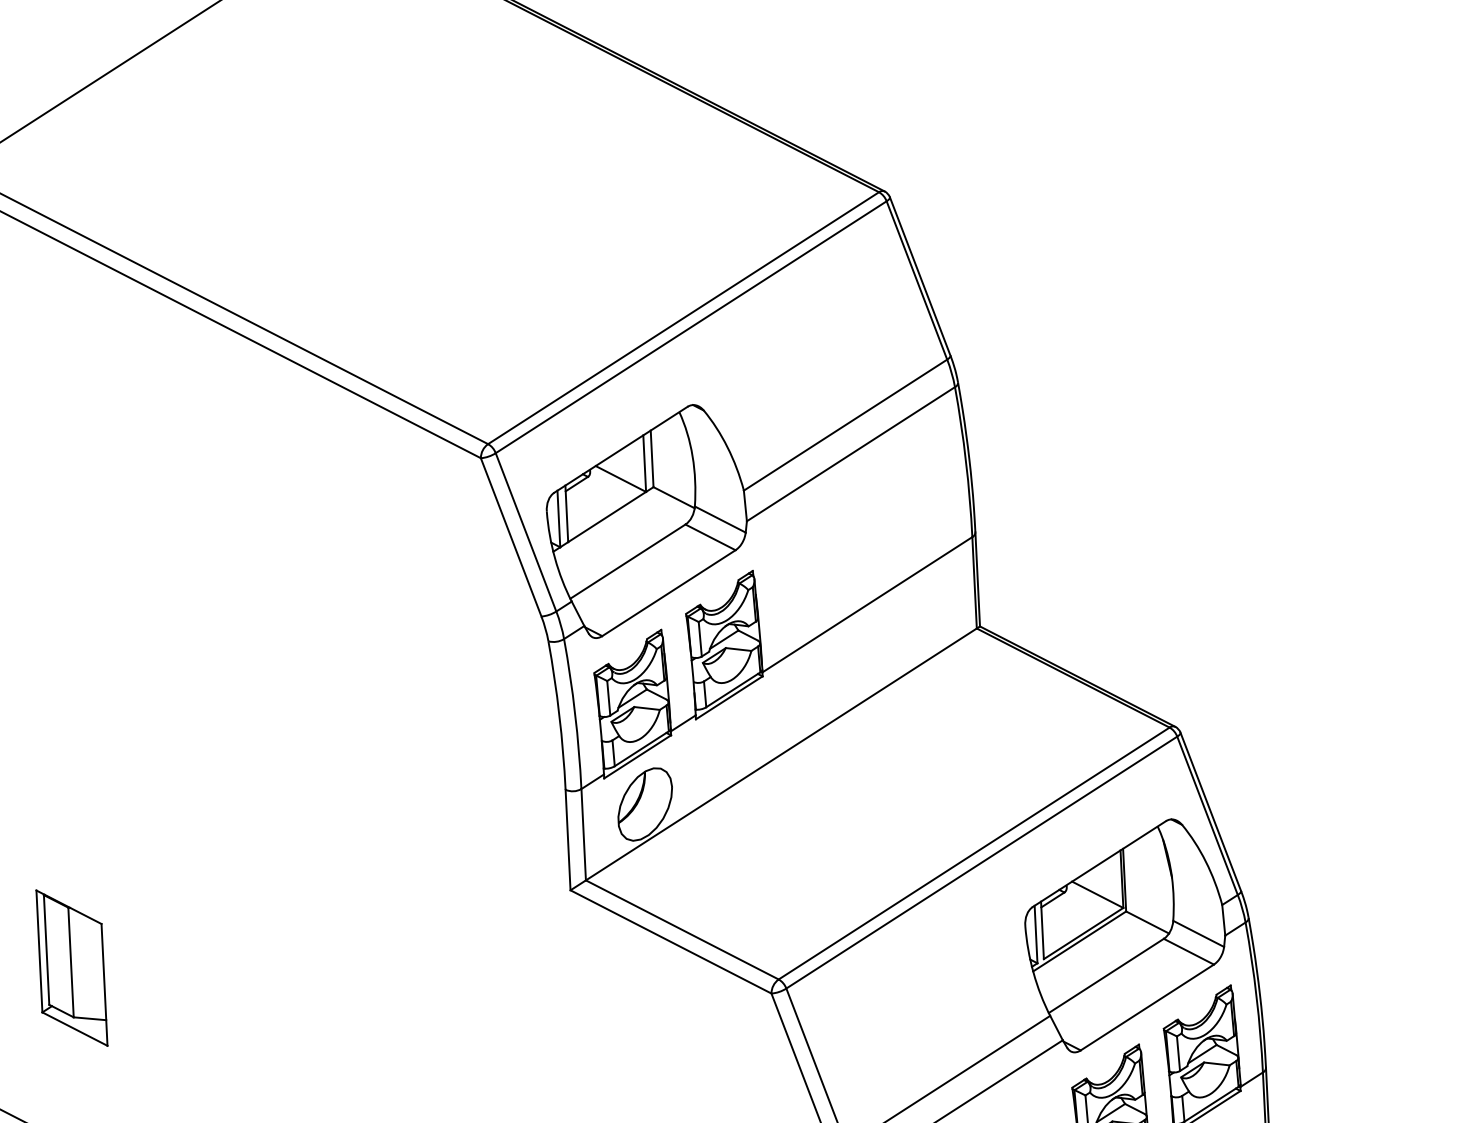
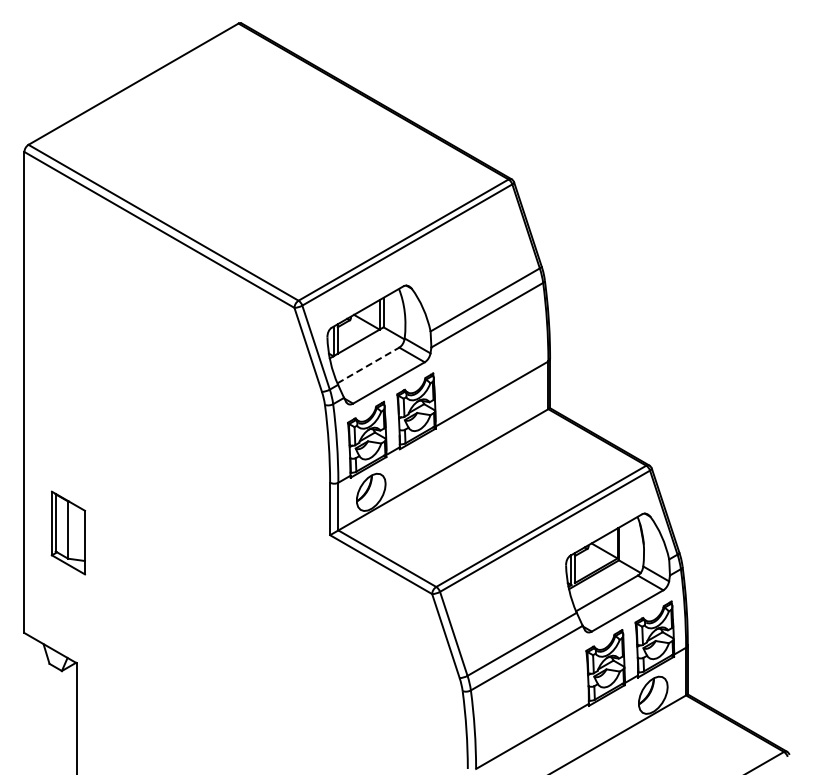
line: (628, 561) -> (368, 365), solid -> dashed
part: (71, 967) -> (68, 532), moved

